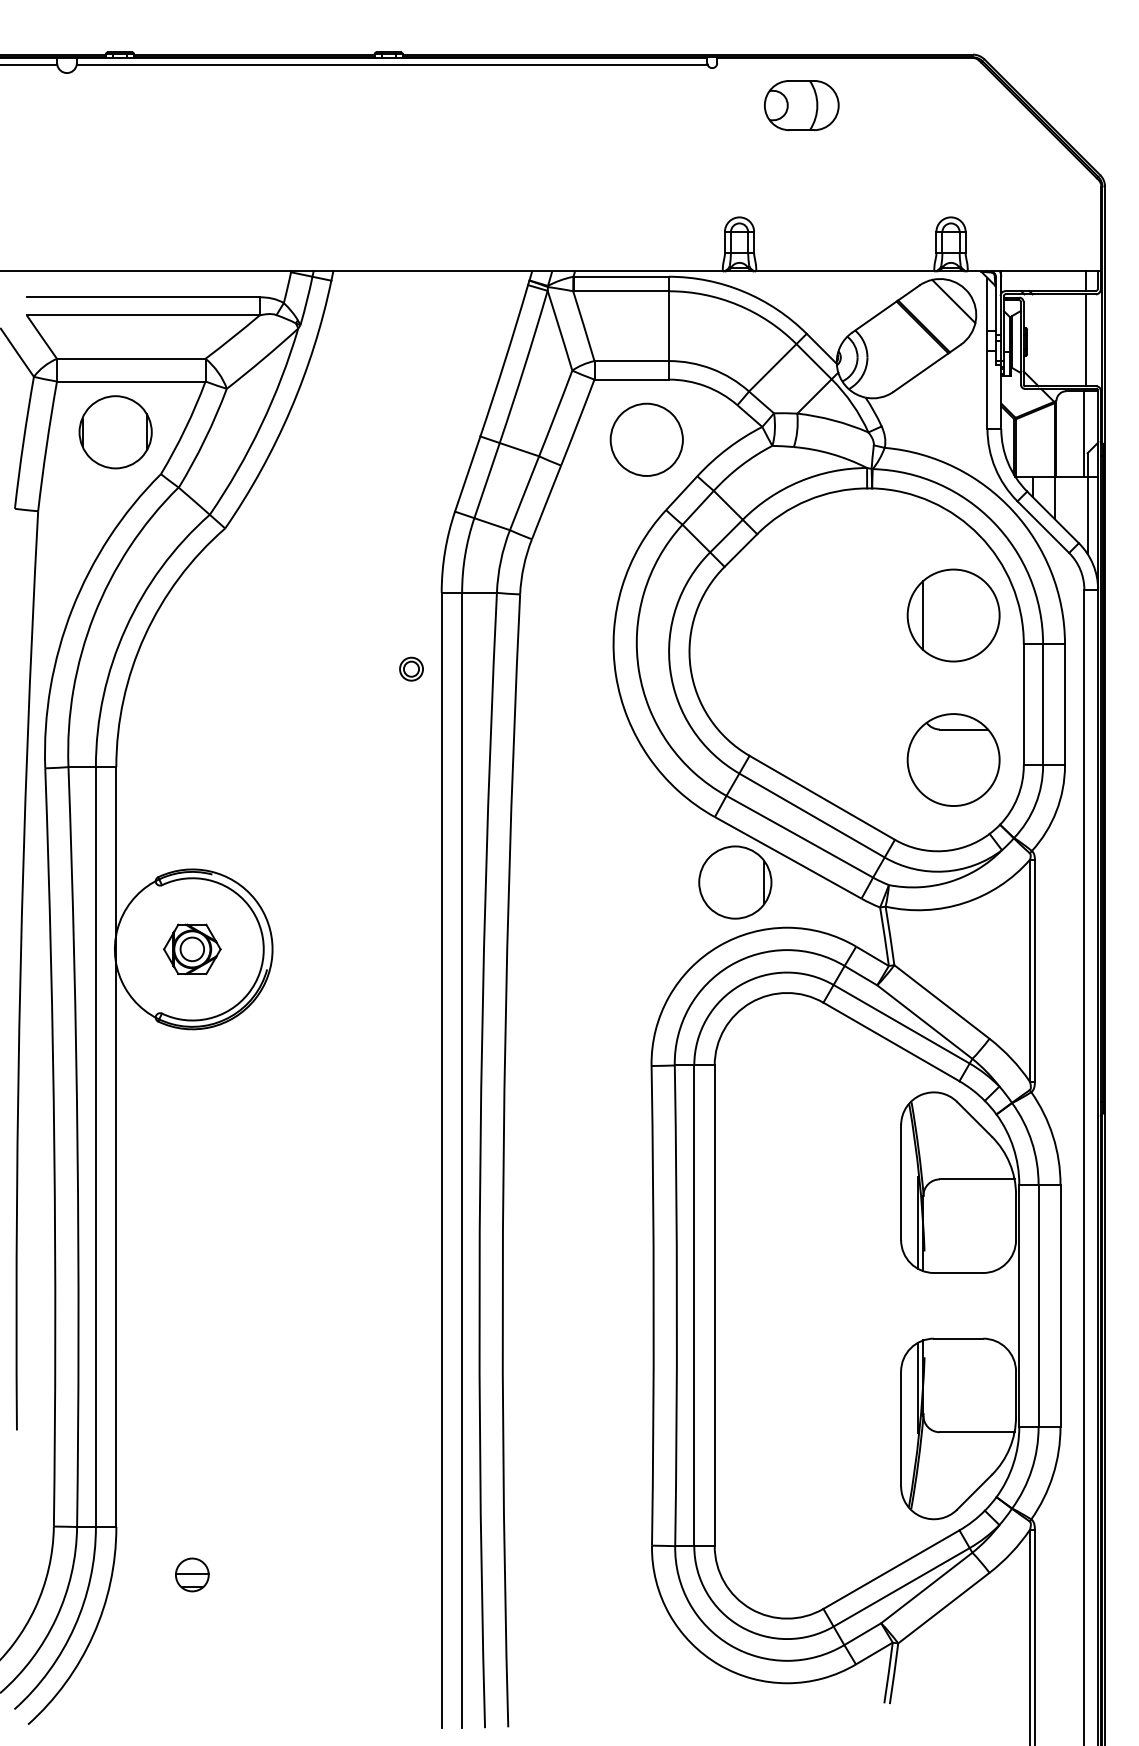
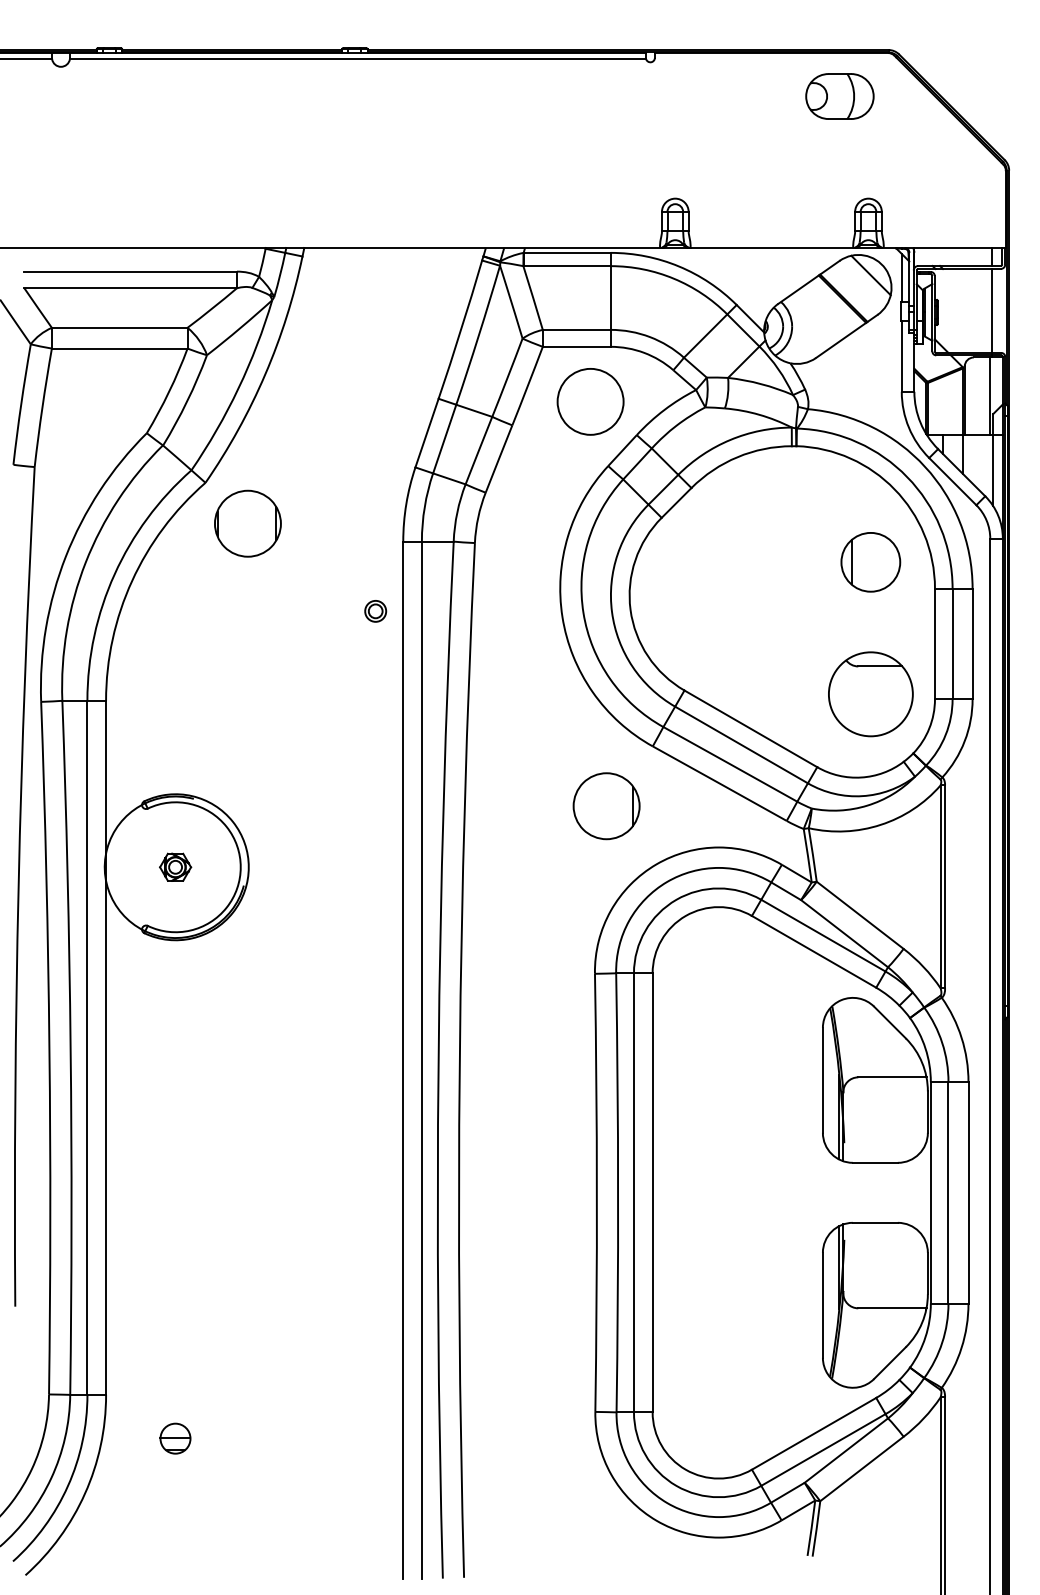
part: (801, 105) -> (839, 96), moved
part: (115, 432) -> (247, 523), moved
part: (953, 615) -> (870, 562), size x0.7
part: (735, 882) -> (606, 806), moved
part: (192, 949) -> (175, 867), size x0.6

